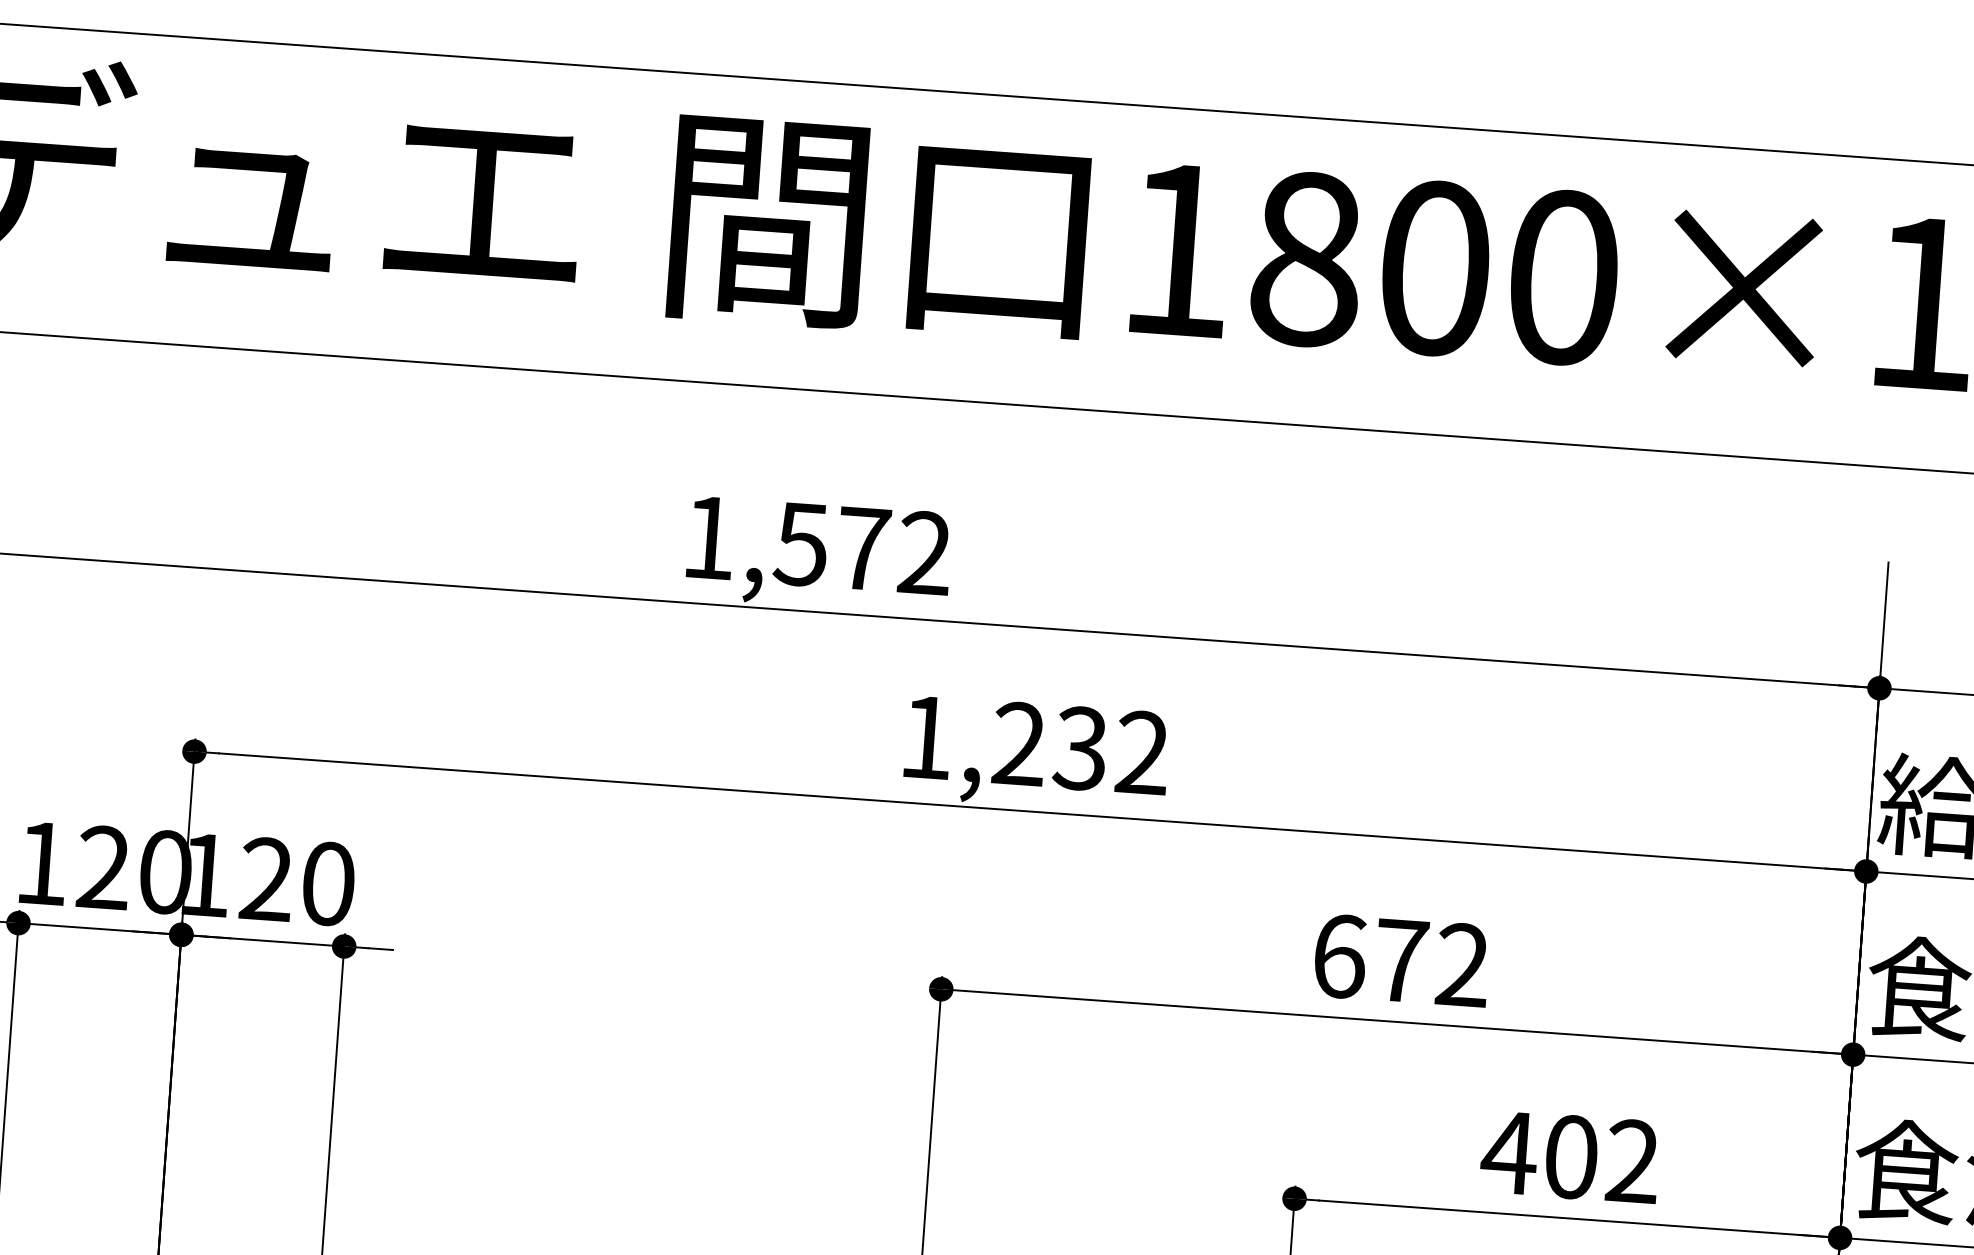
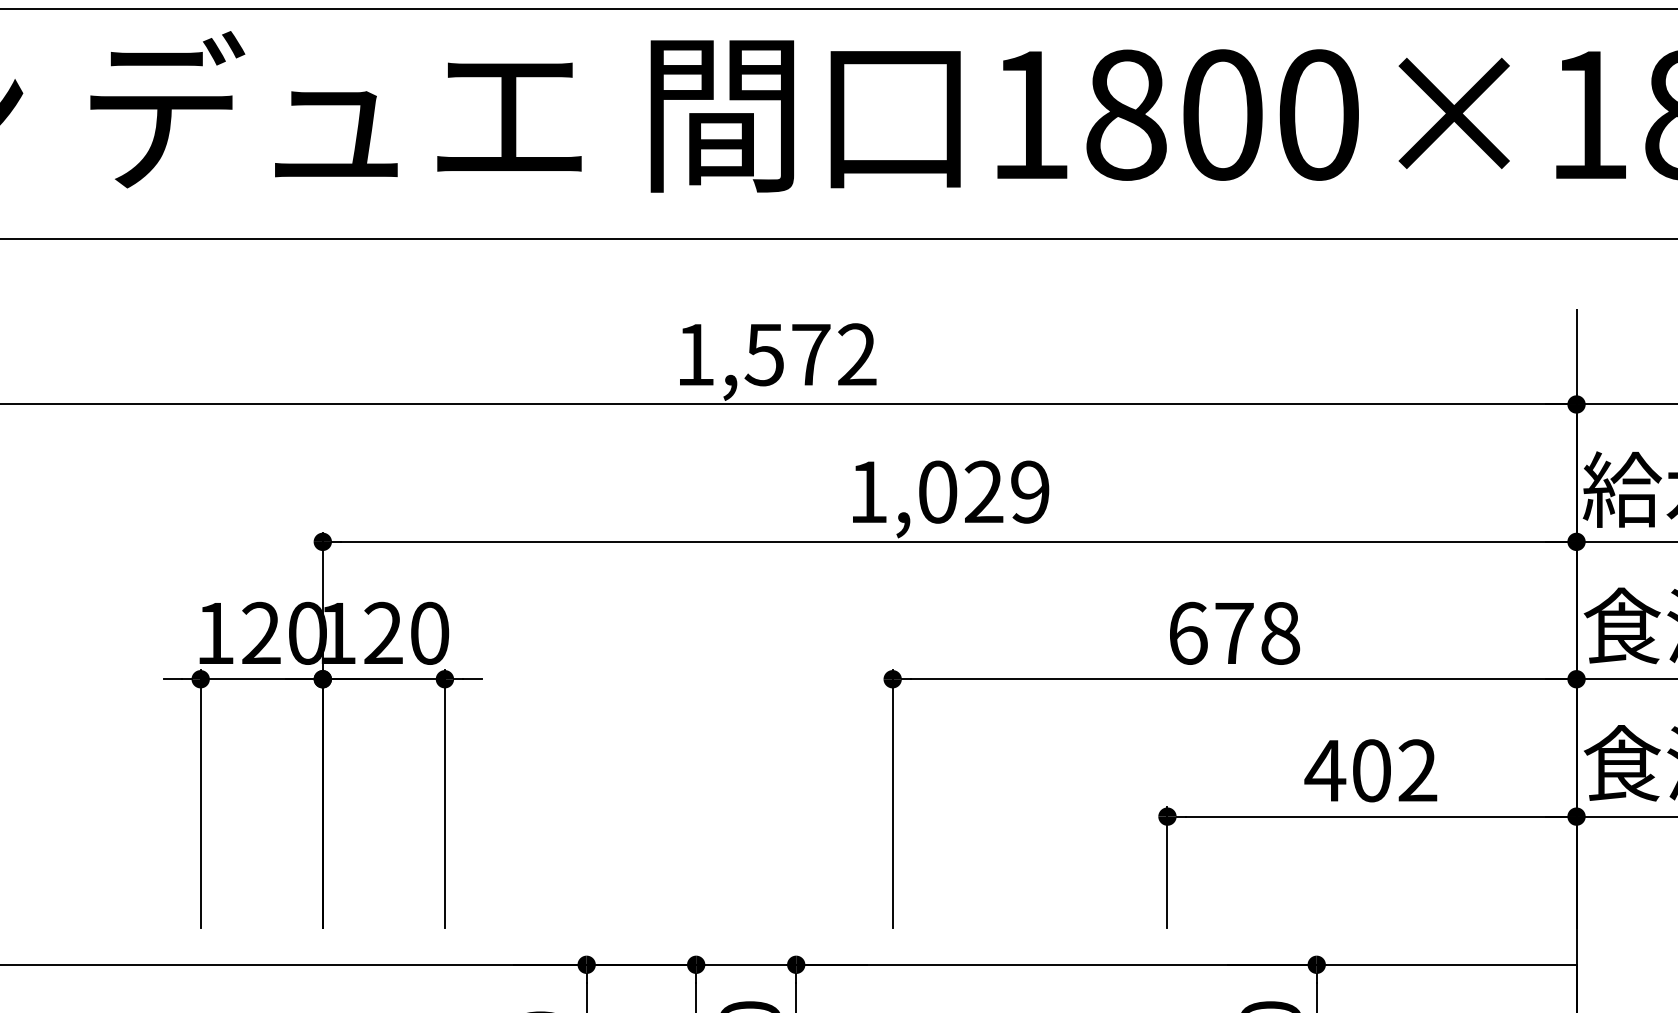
text: (1080, 747) -> (983, 491), 1,232 -> 1,029
text: (1462, 964) -> (1280, 632), 672 -> 678

